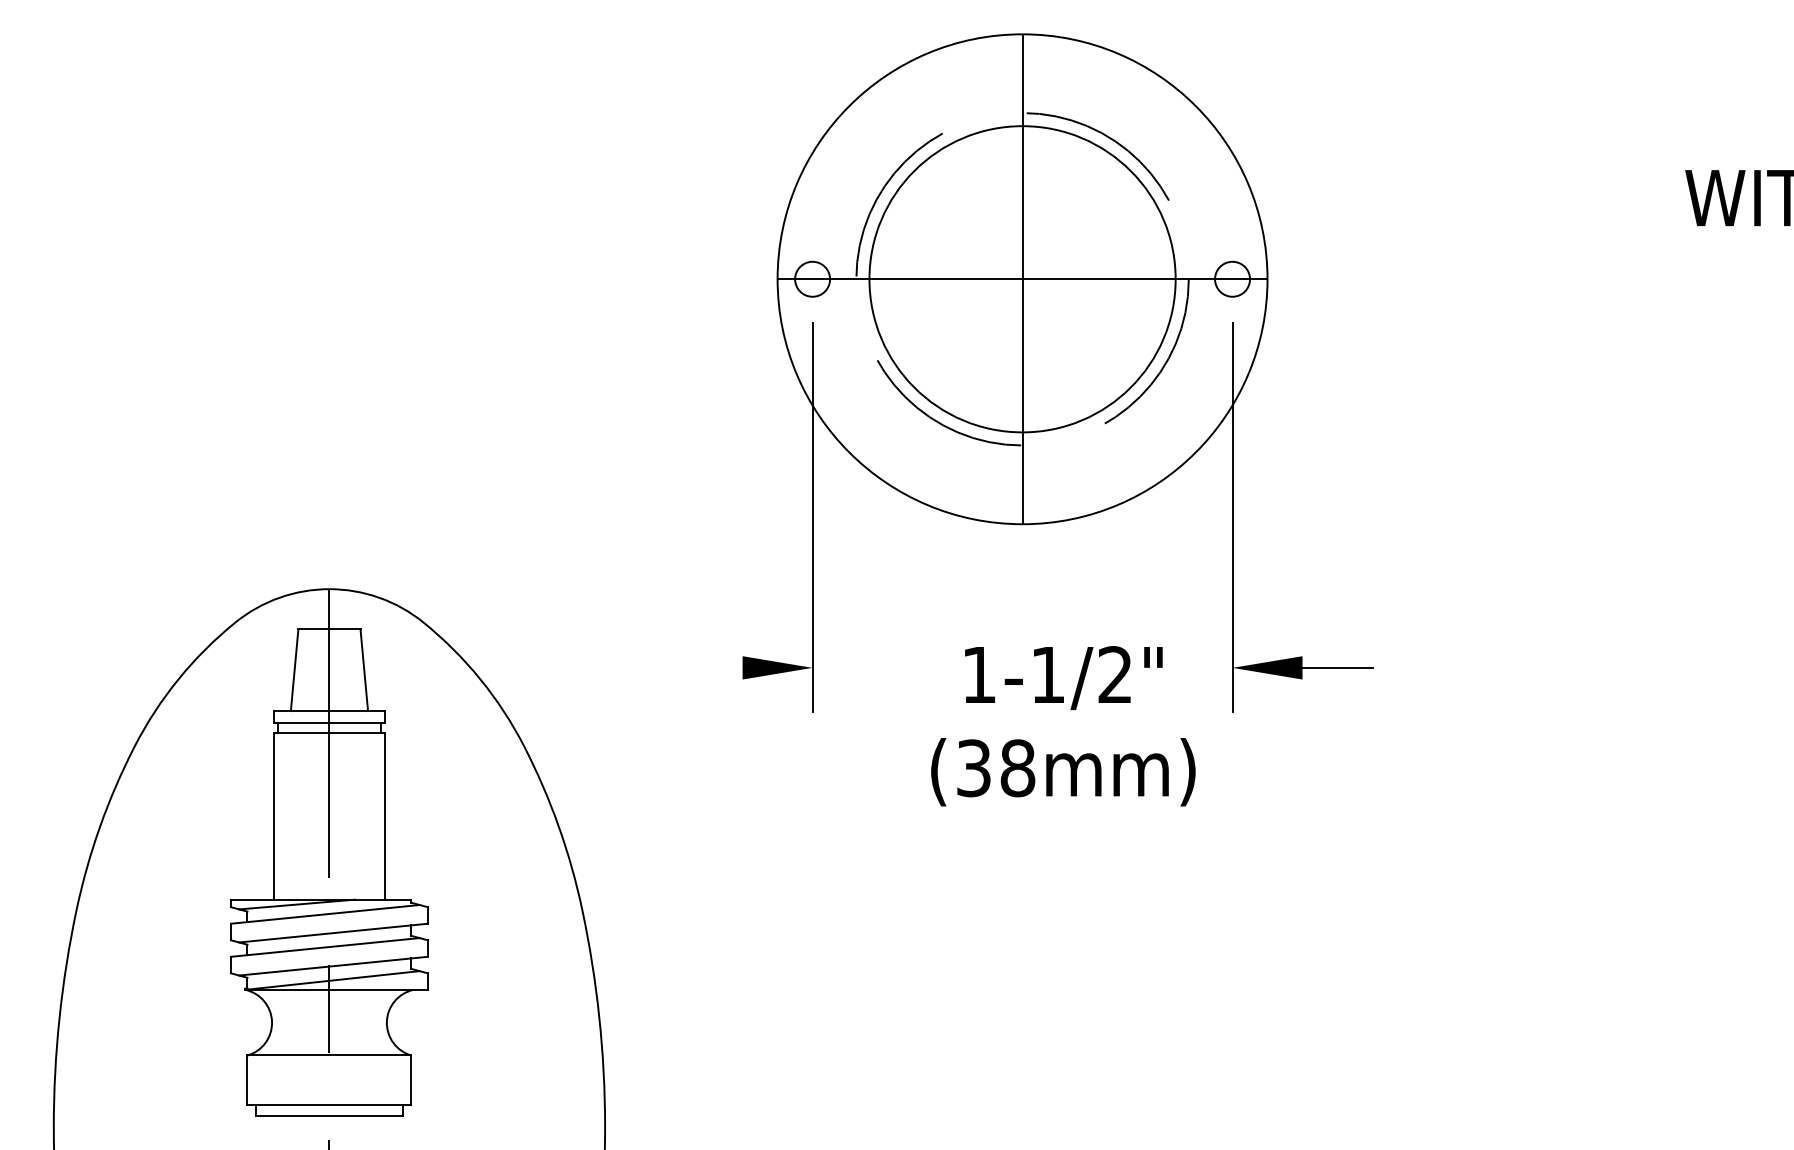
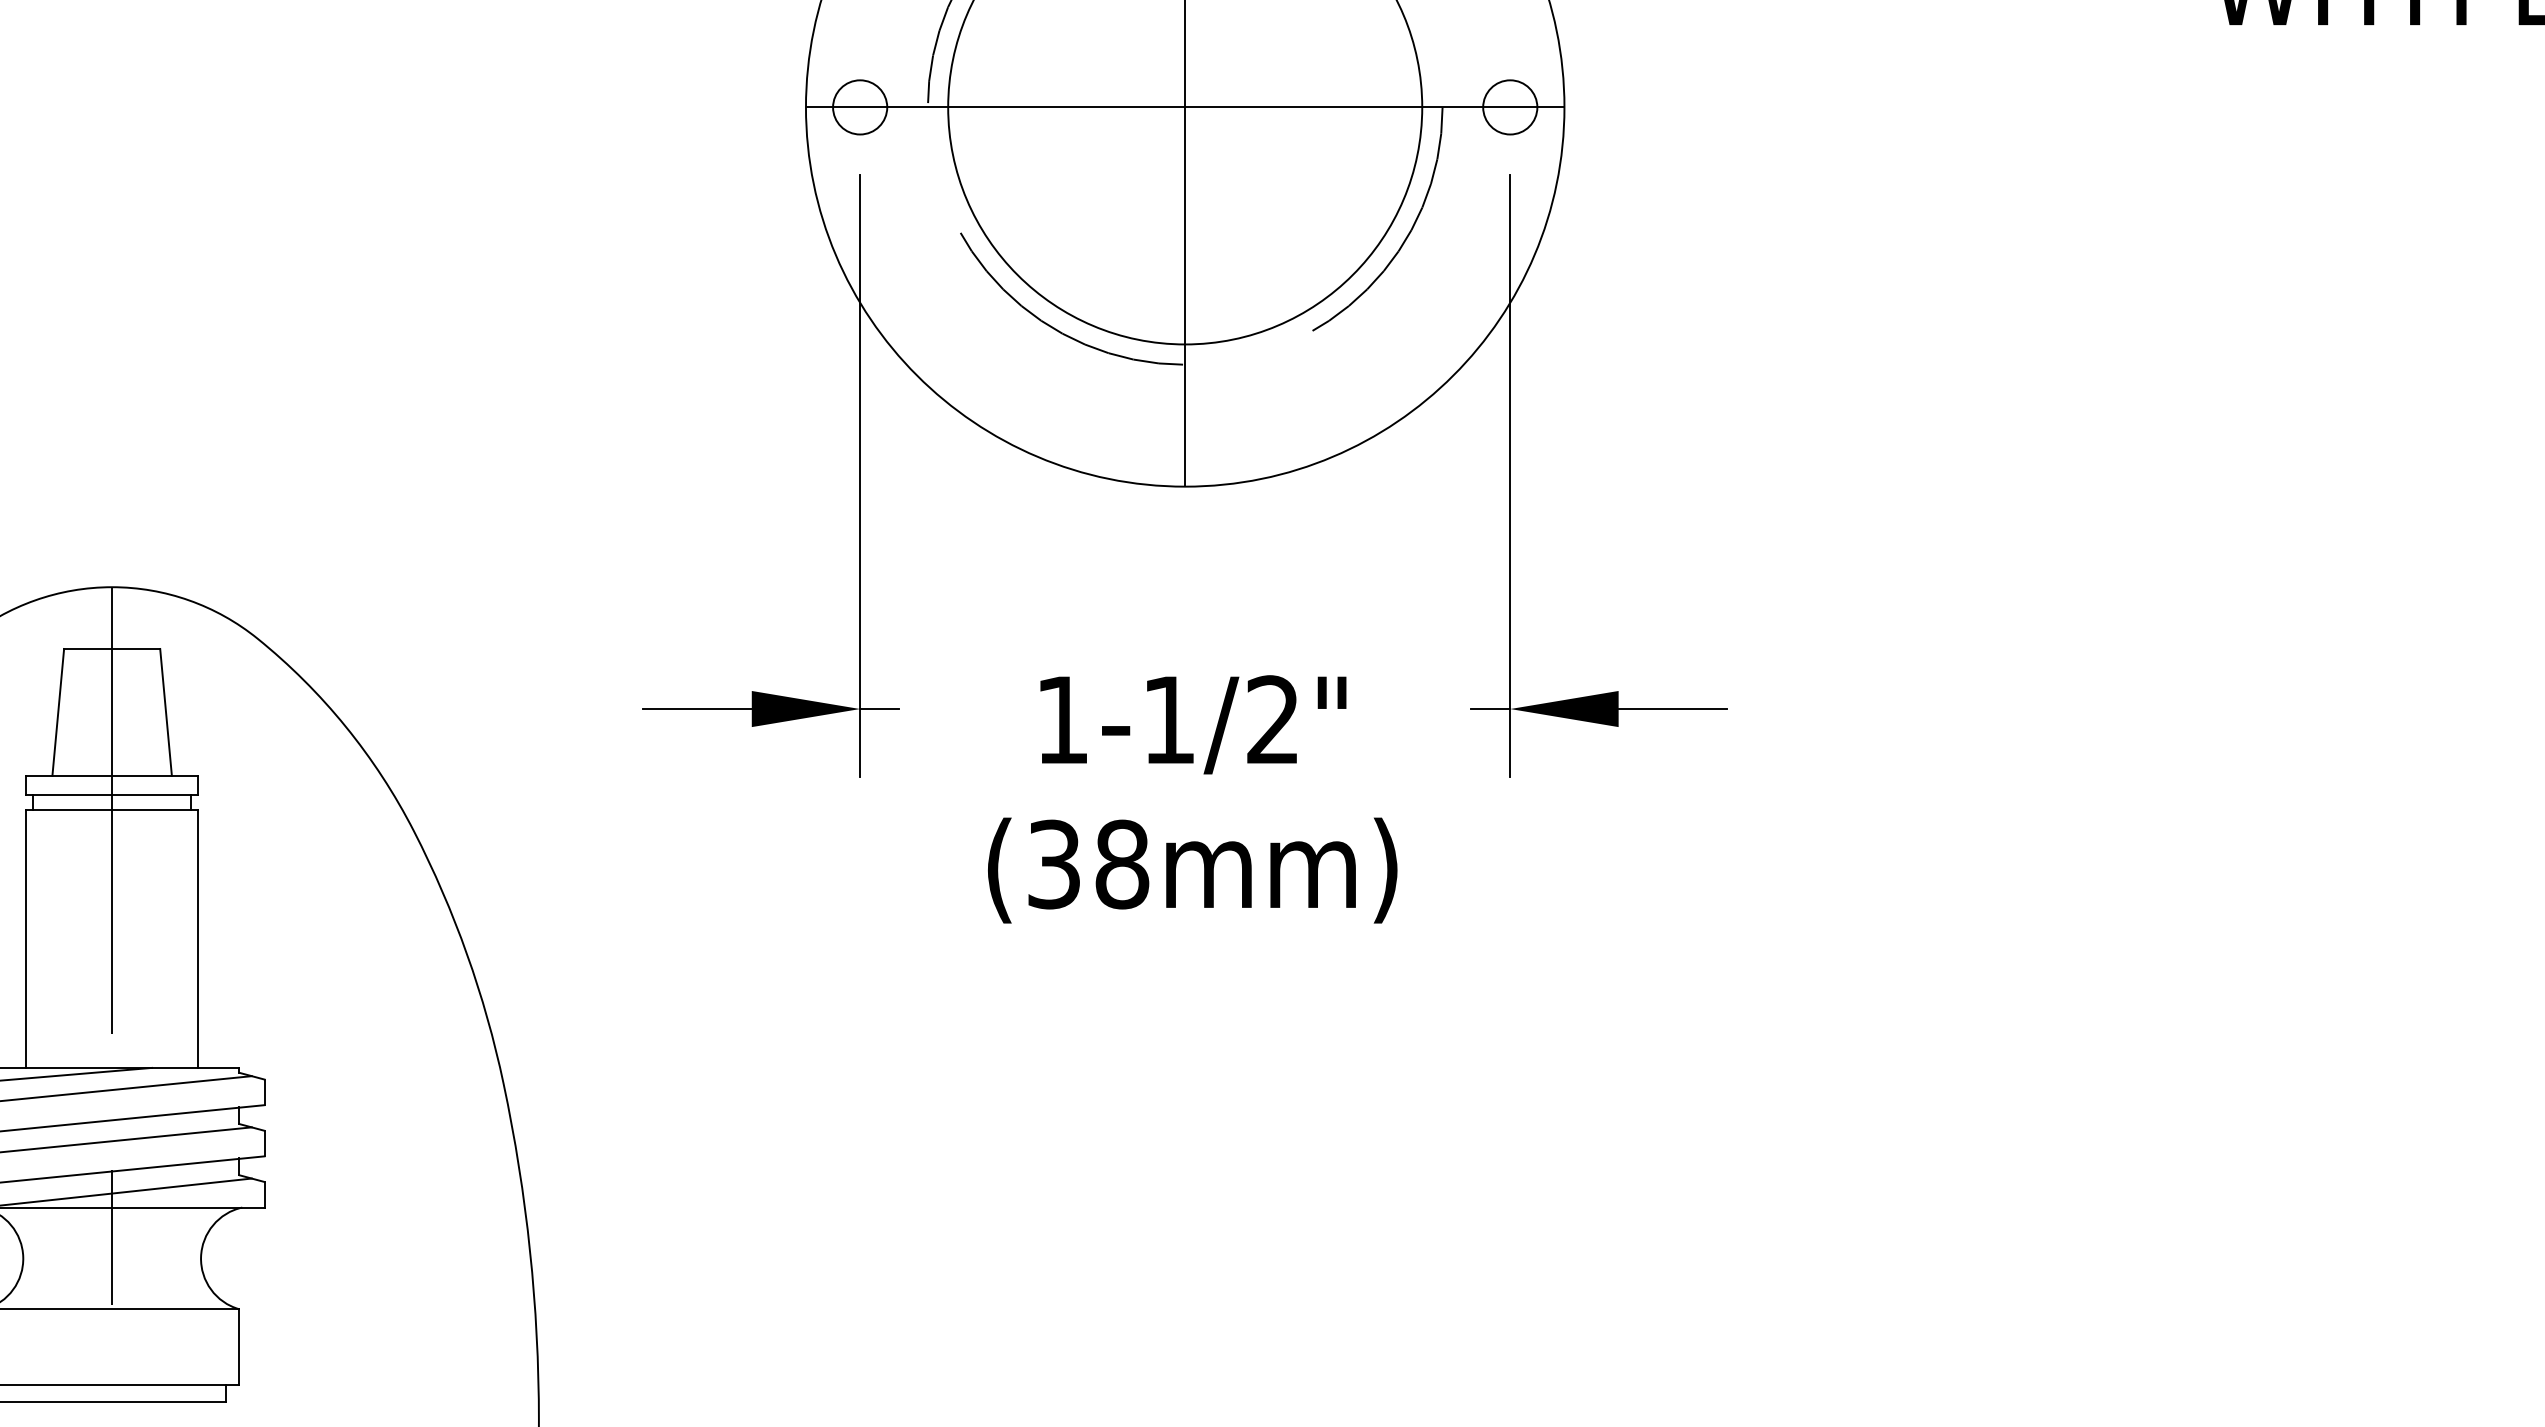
line: (707, 667) -> (697, 708), added
line: (825, 667) -> (880, 708), added
line: (1219, 667) -> (1490, 708), added
text: (1063, 726) -> (1192, 799), moved

